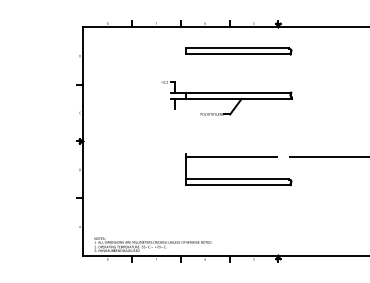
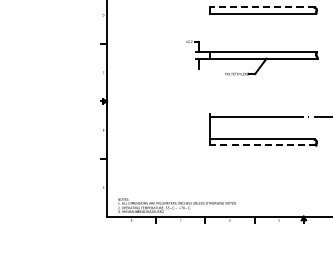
line: (237, 47) -> (262, 6), solid -> dashed
line: (238, 185) -> (263, 145), solid -> dashed

